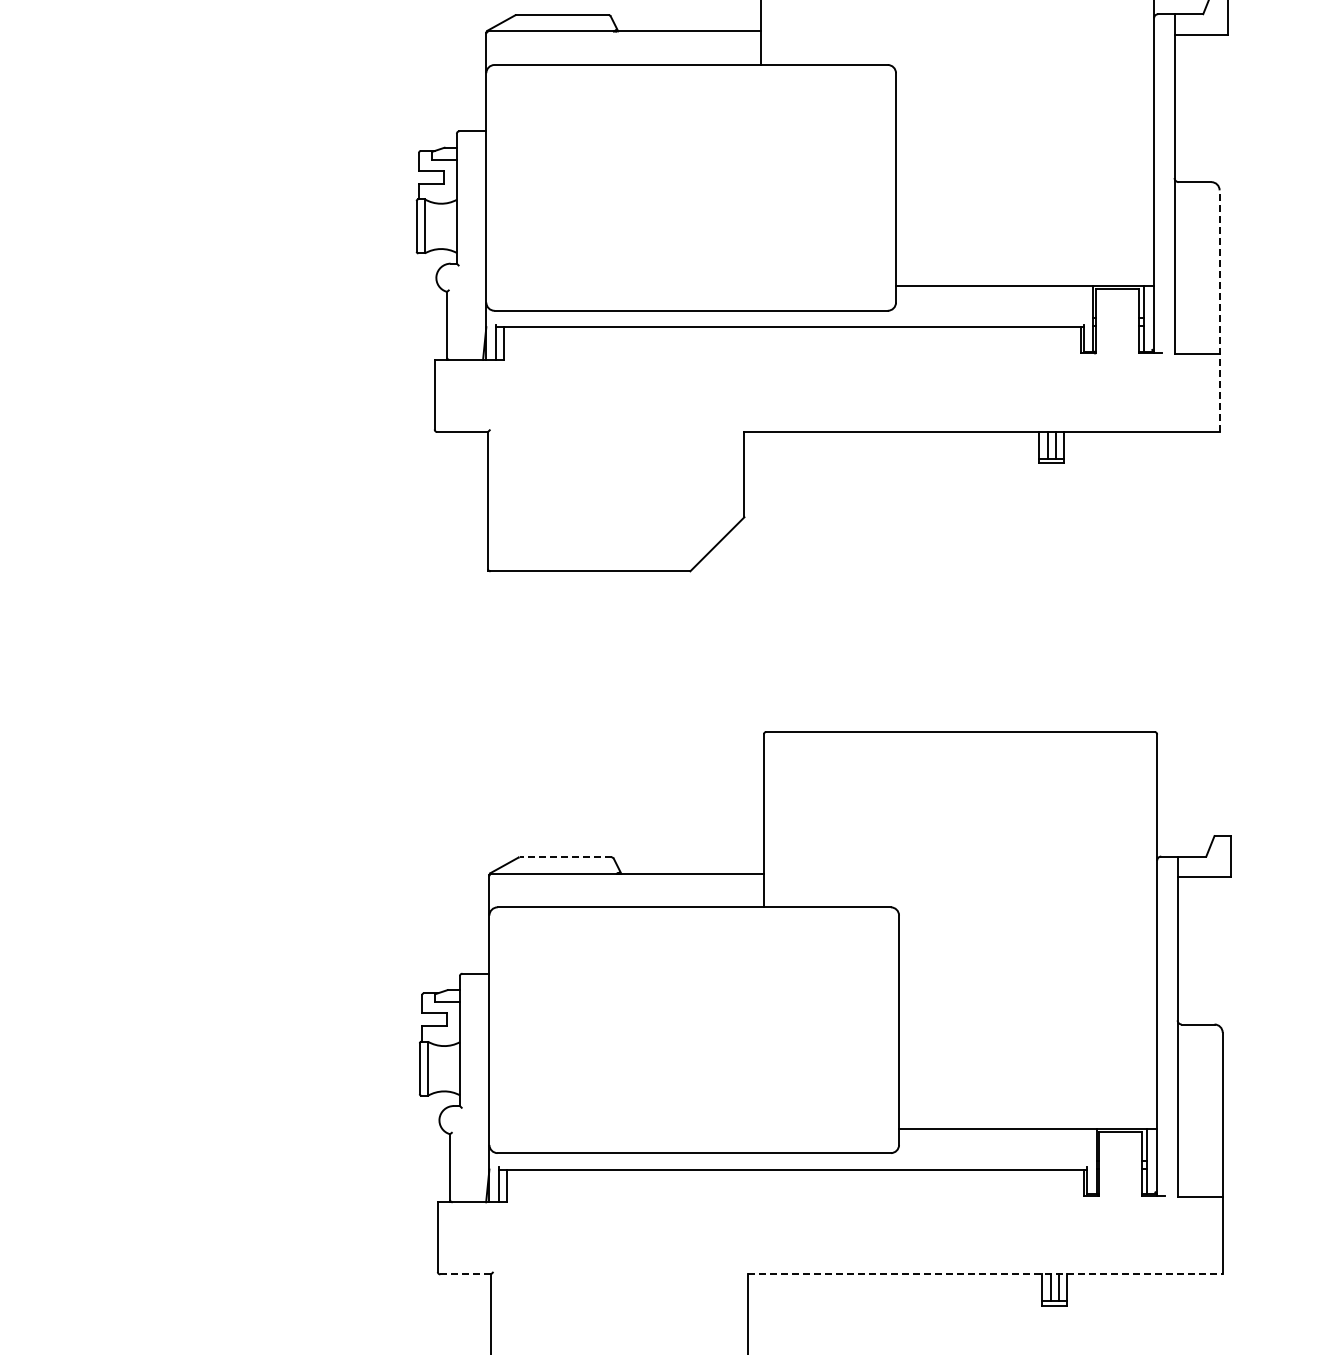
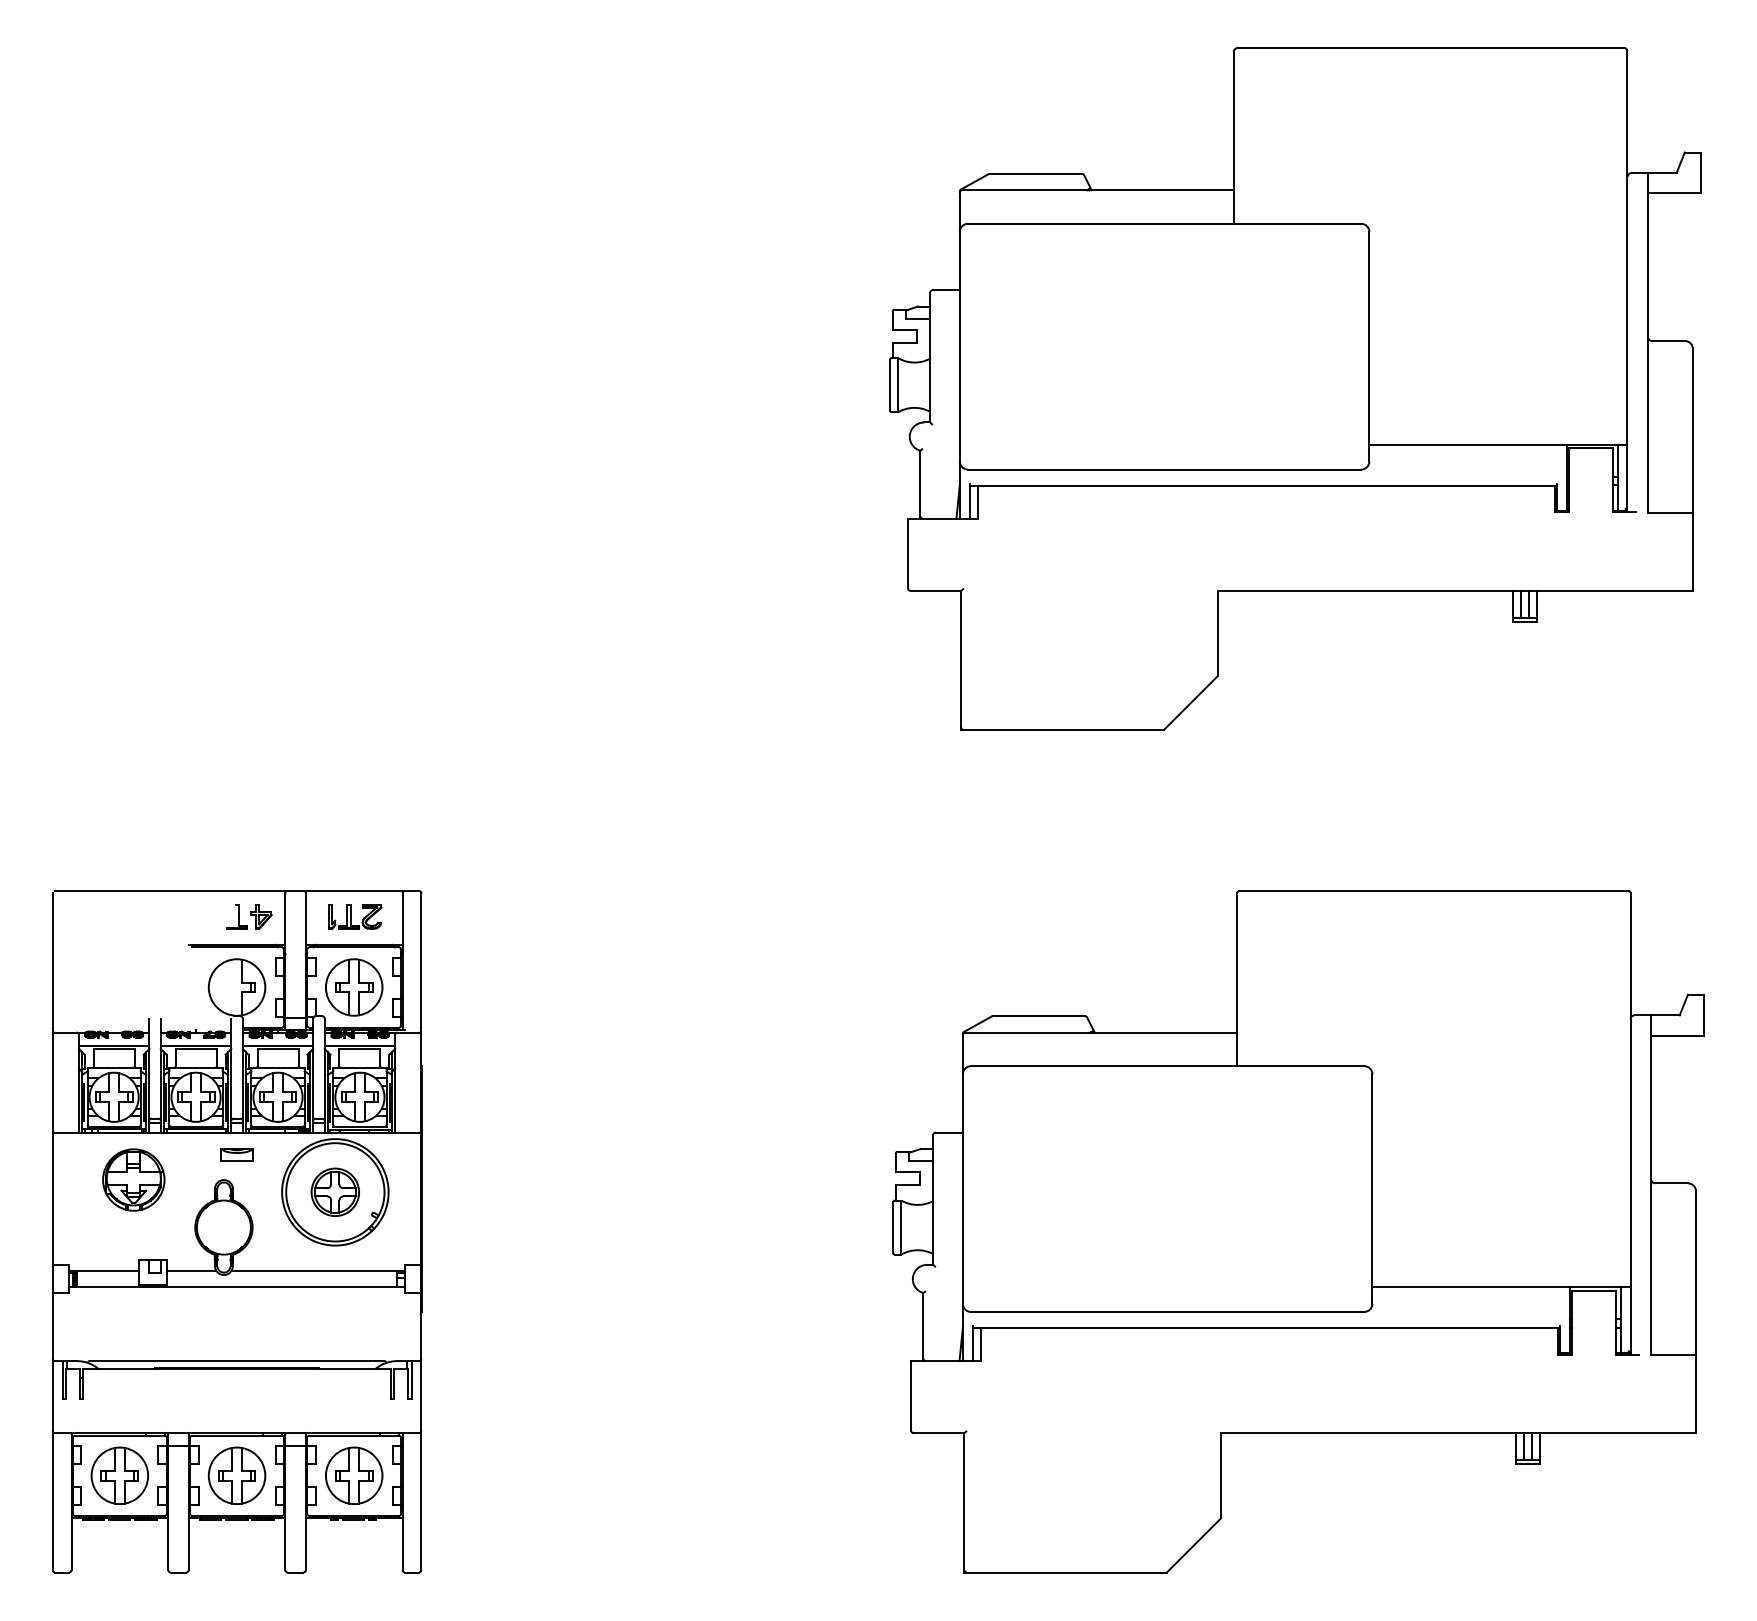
line: (1220, 311) -> (1693, 470), dashed -> solid
line: (565, 857) -> (1038, 1016), dashed -> solid
line: (466, 1274) -> (939, 1433), dashed -> solid
line: (985, 1274) -> (1458, 1433), dashed -> solid

